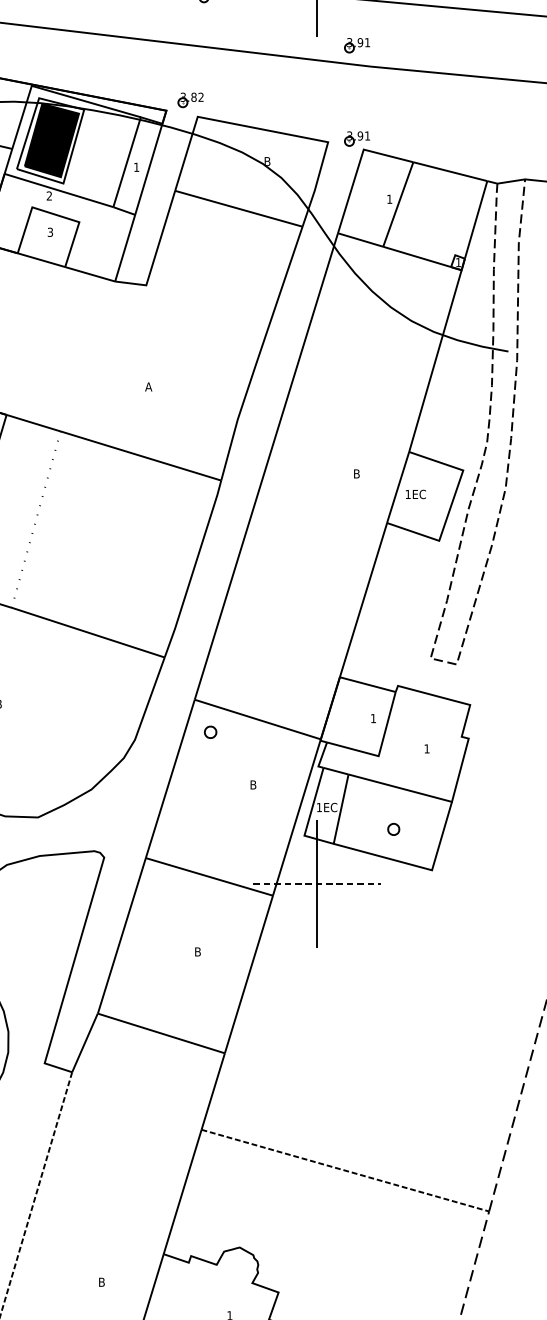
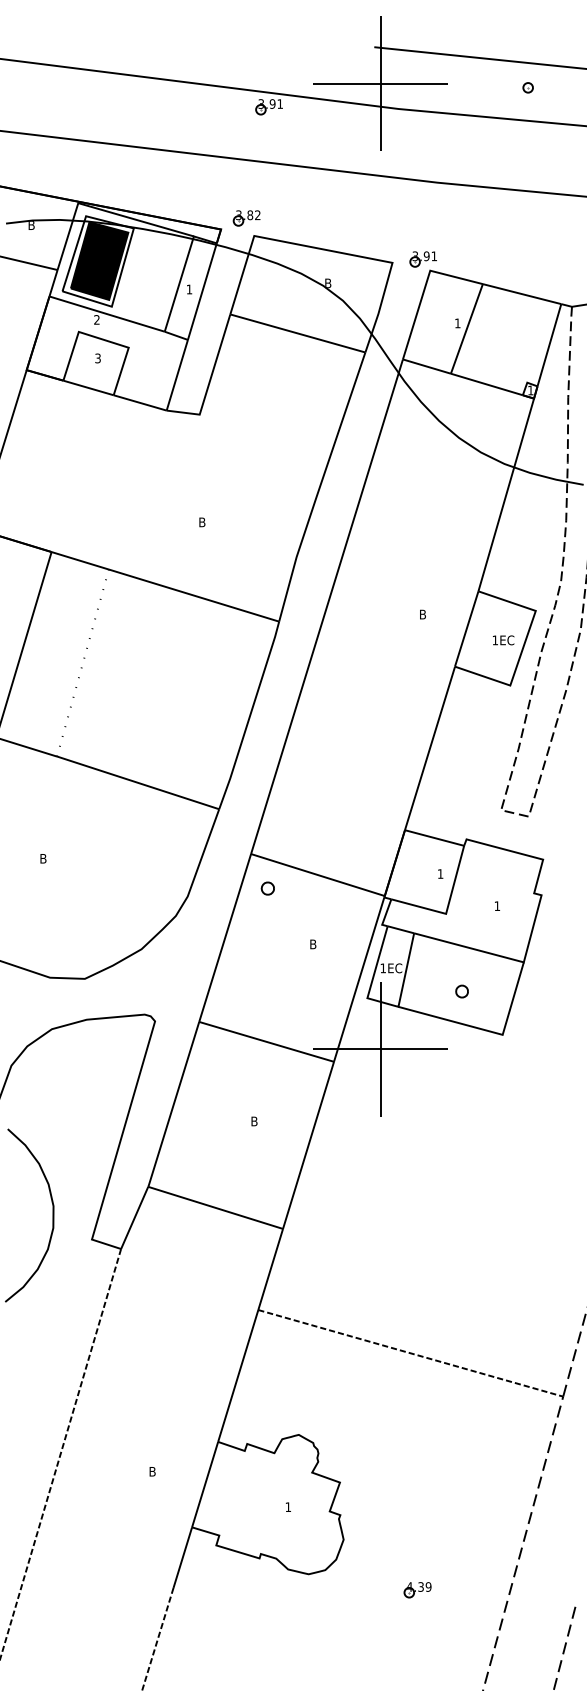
part: (356, 45) -> (422, 160), removed
text: (148, 387) -> (201, 522), A -> B
text: (415, 494) -> (503, 640), moved
line: (316, 884) -> (380, 1049), dashed -> solid

